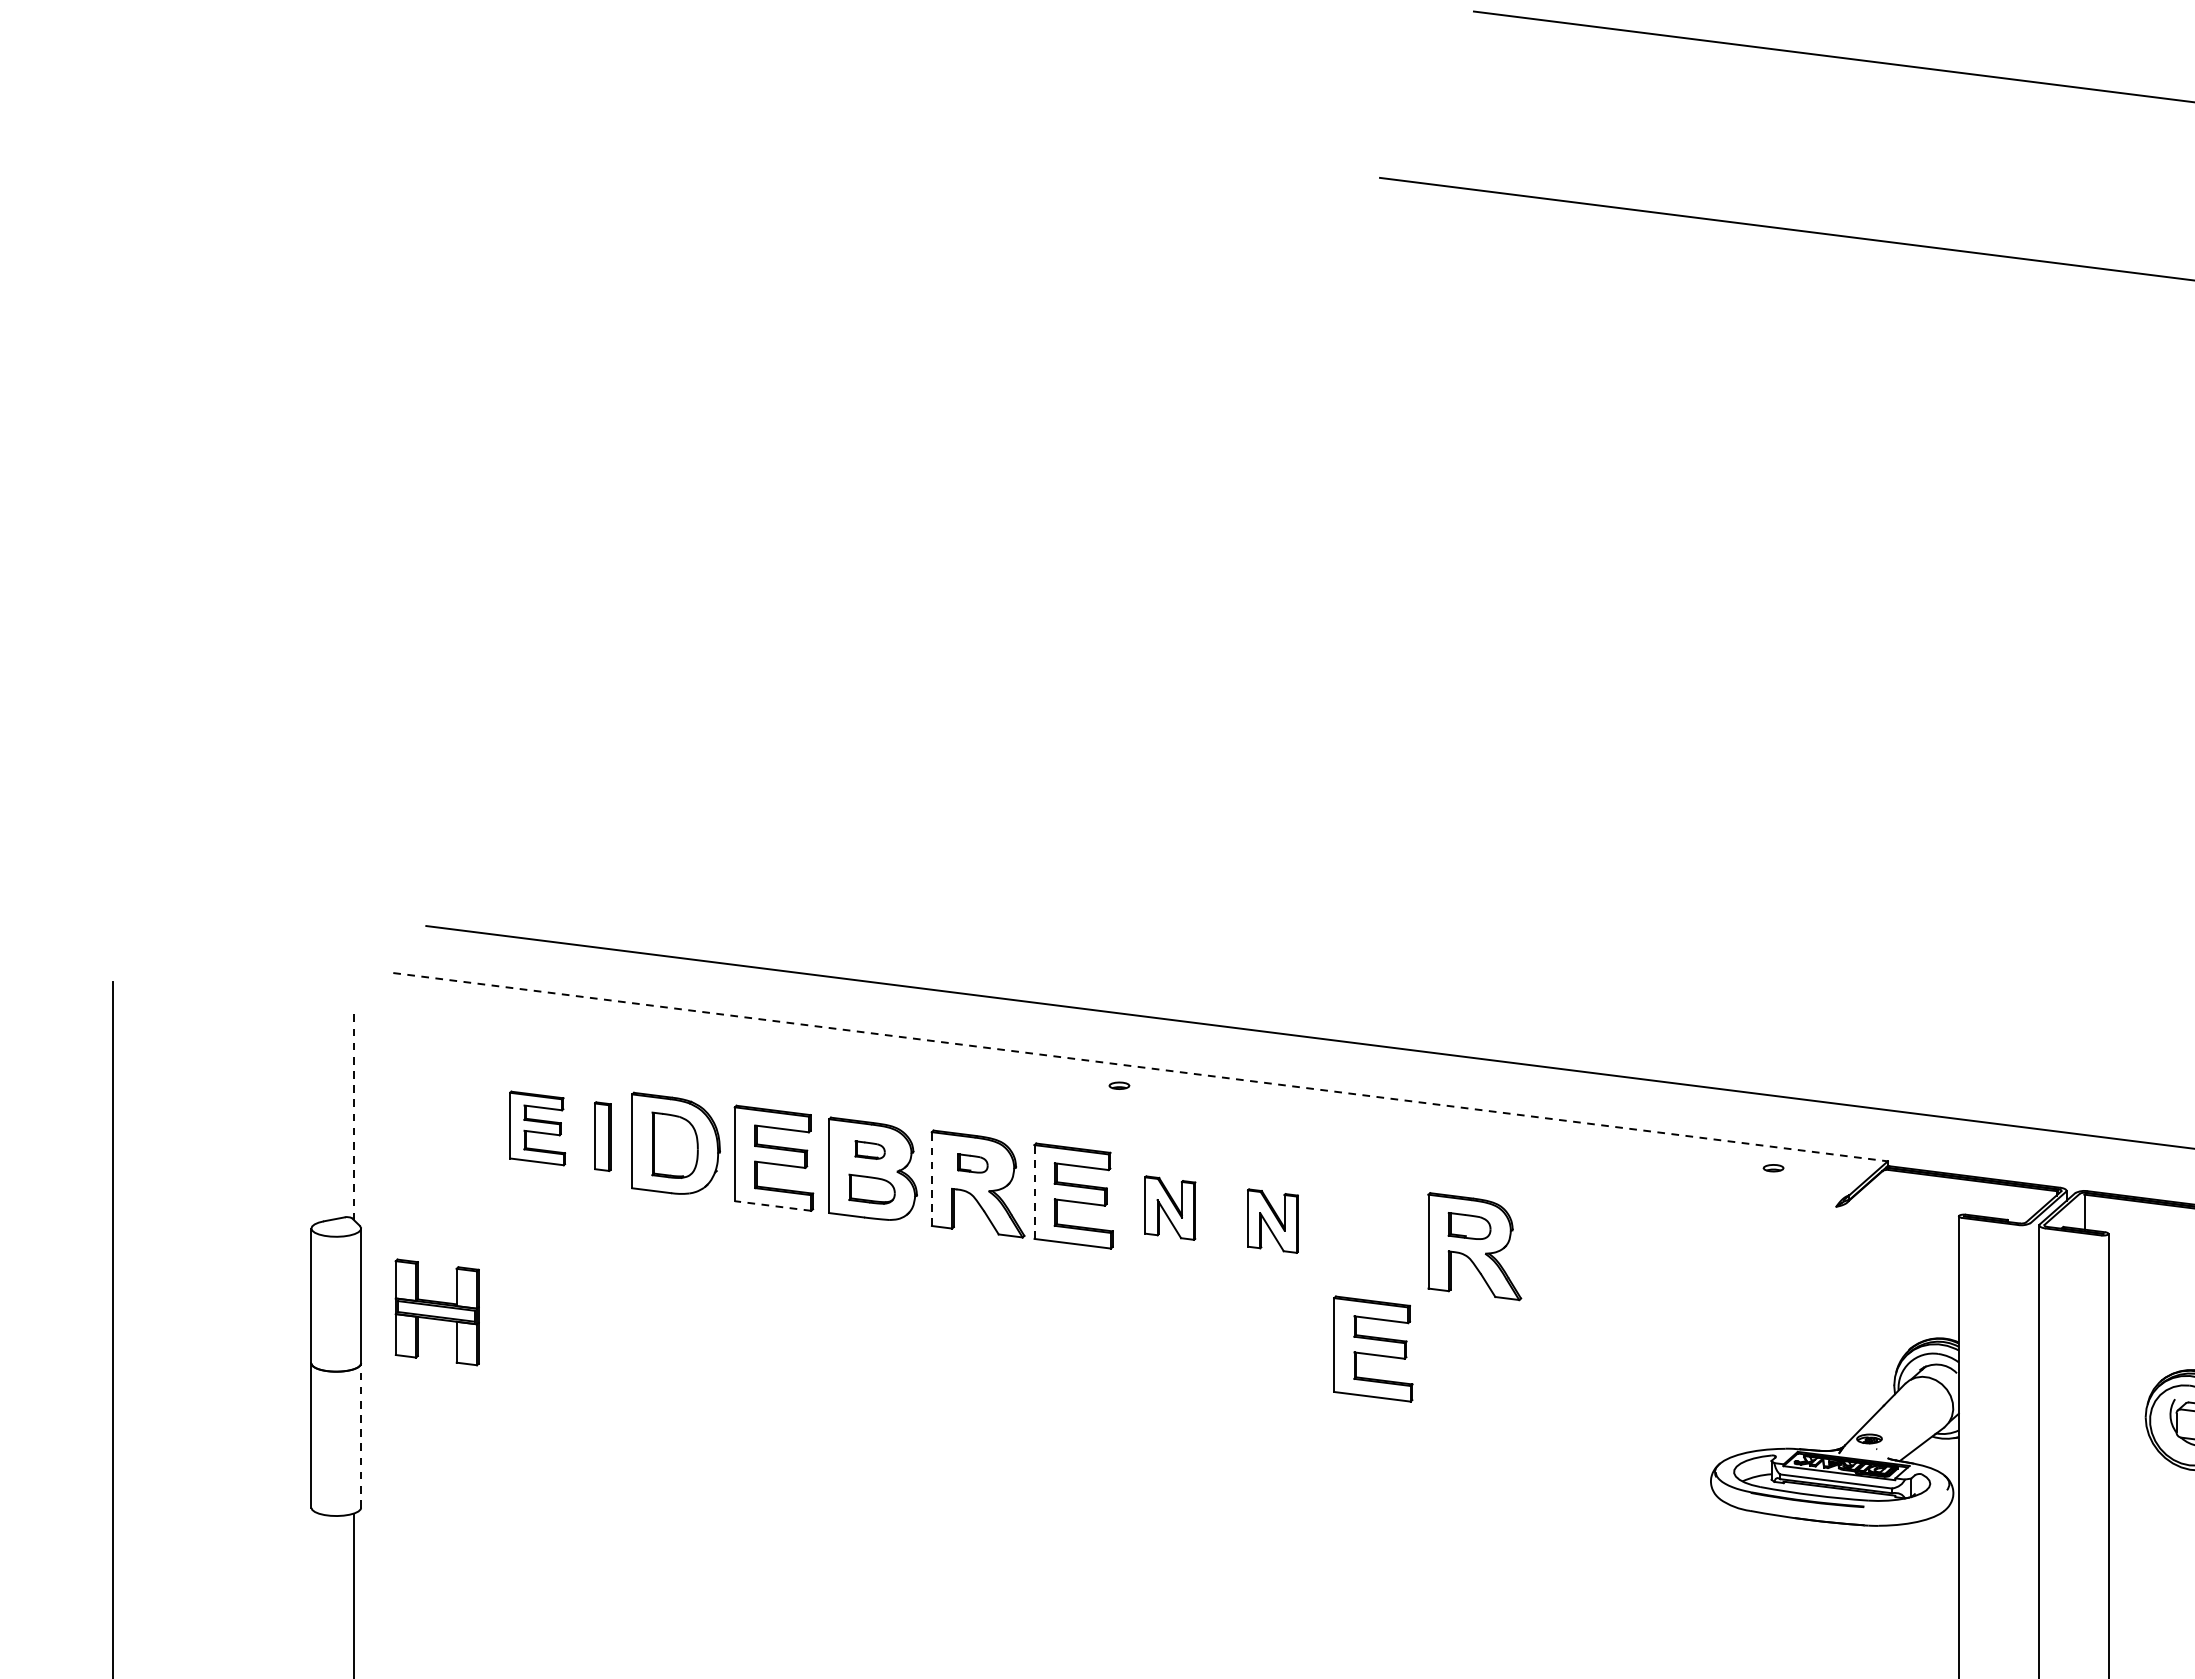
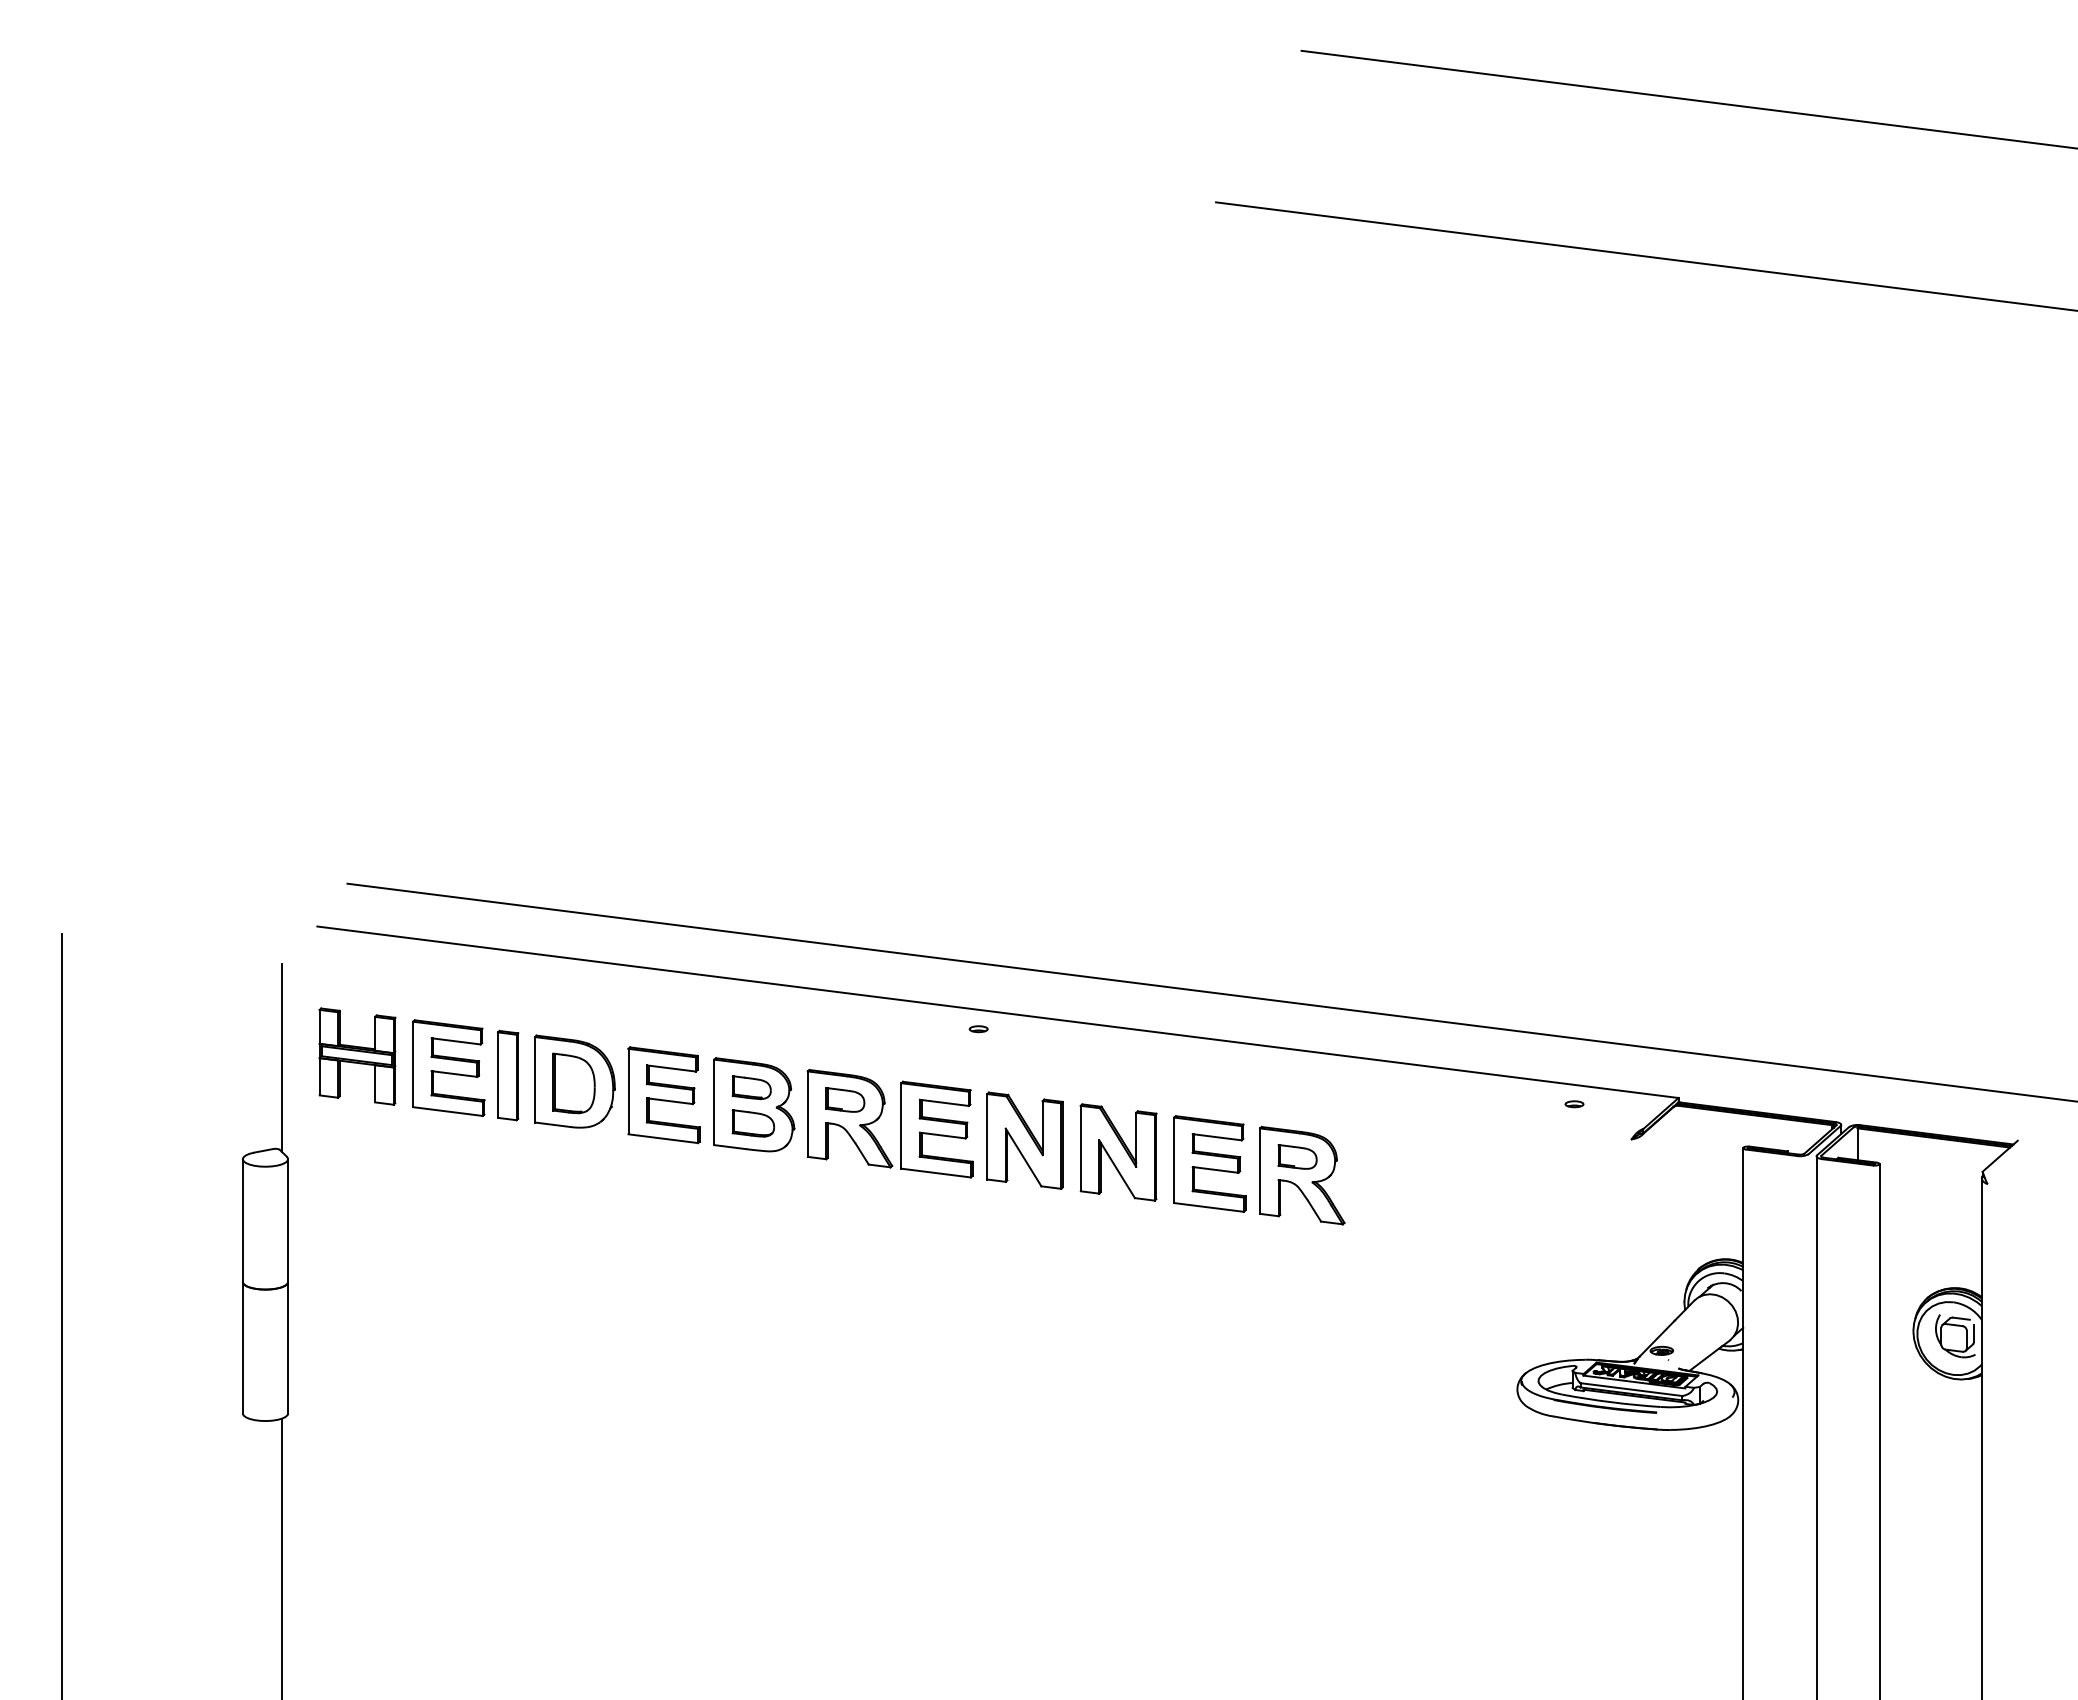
line: (1140, 1067) -> (997, 1012), dashed -> solid
line: (353, 1116) -> (281, 1057), dashed -> solid
part: (537, 1127) -> (448, 1067), size x1.43
part: (603, 1136) -> (508, 1075), size x1.43
part: (869, 1149) -> (751, 1087), size x1.43
part: (973, 1162) -> (845, 1099), size x1.43
line: (931, 1179) -> (807, 1114), dashed -> solid
line: (1034, 1191) -> (901, 1125), dashed -> solid
line: (772, 1205) -> (662, 1138), dashed -> solid
part: (1169, 1207) -> (1024, 1140), size x1.67
part: (1272, 1221) -> (1118, 1152), size x1.67
part: (437, 1312) -> (357, 1056), moved
part: (1372, 1348) -> (1209, 1163), moved
line: (361, 1435) -> (288, 1347), dashed -> solid

